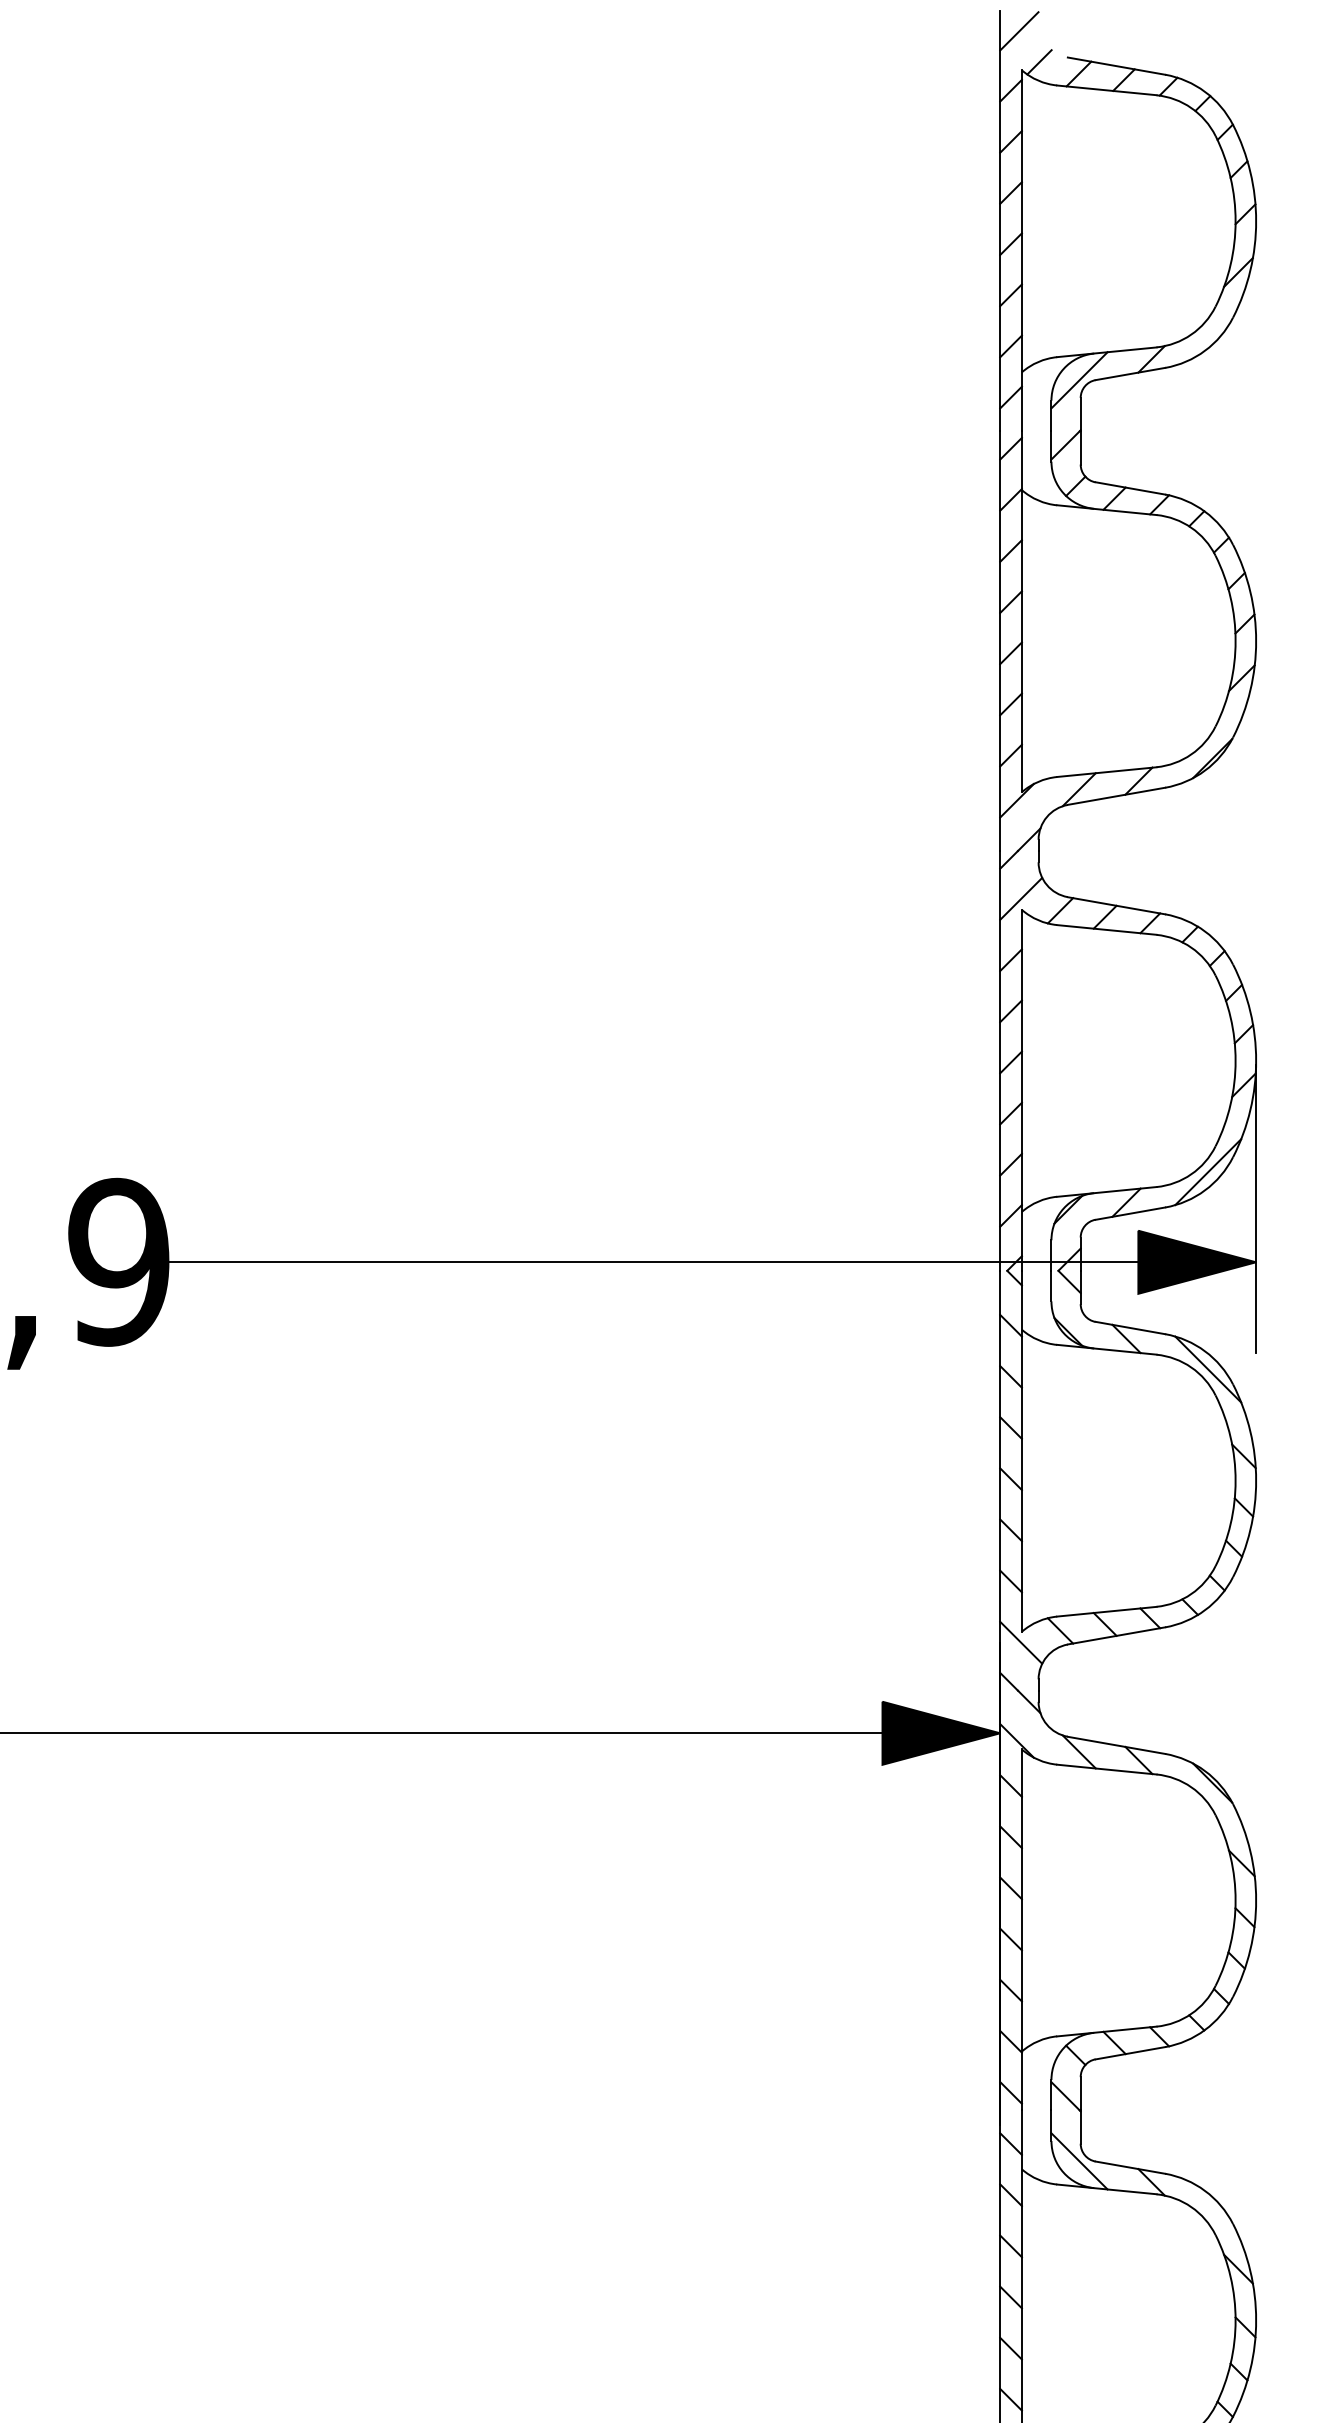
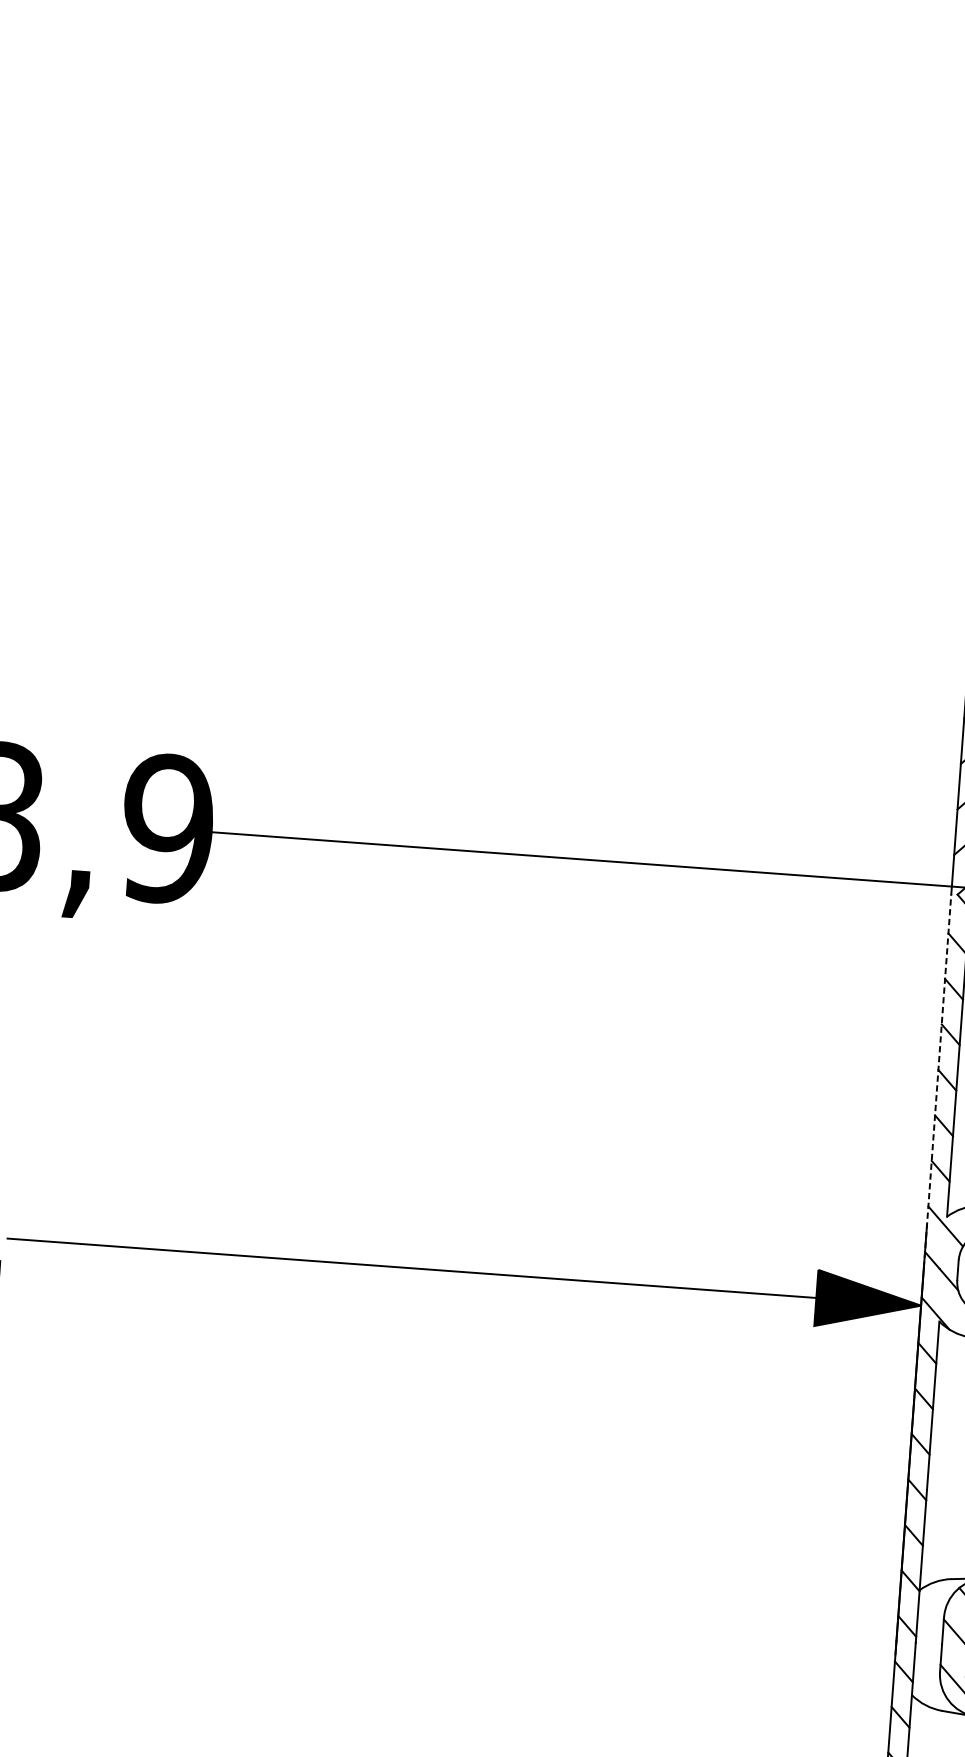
line: (1000, 1480) -> (937, 1080), solid -> dashed

